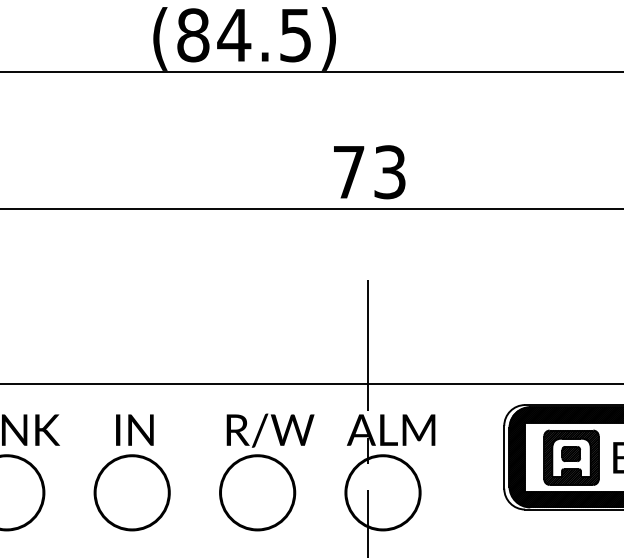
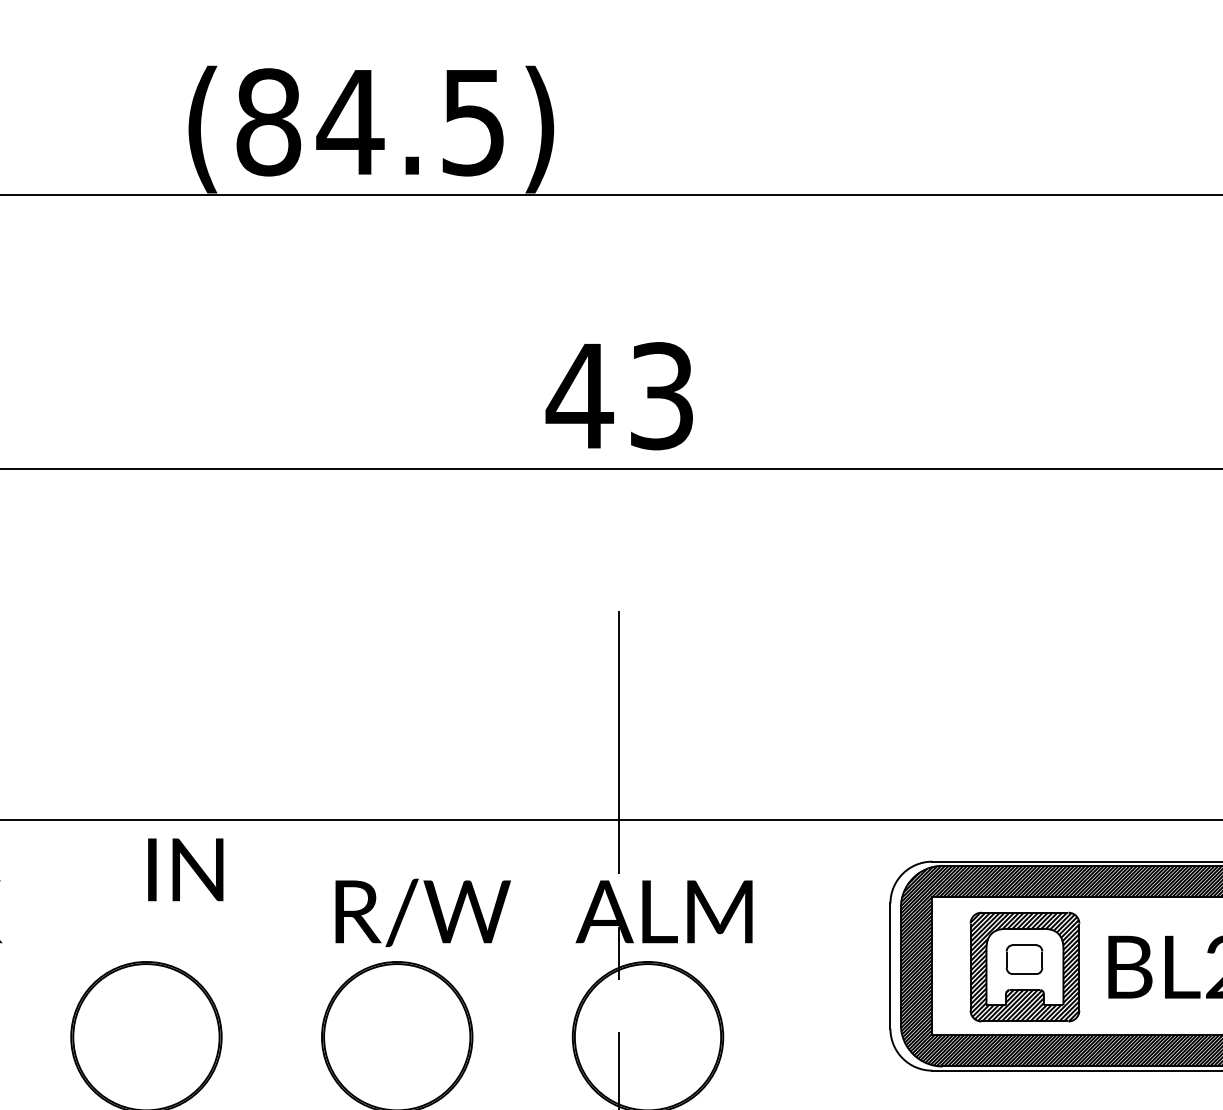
text: (348, 172) -> (578, 396), 73 -> 43
text: (134, 429) -> (185, 868), moved
hatch: (571, 453) -> (1024, 958), removed

